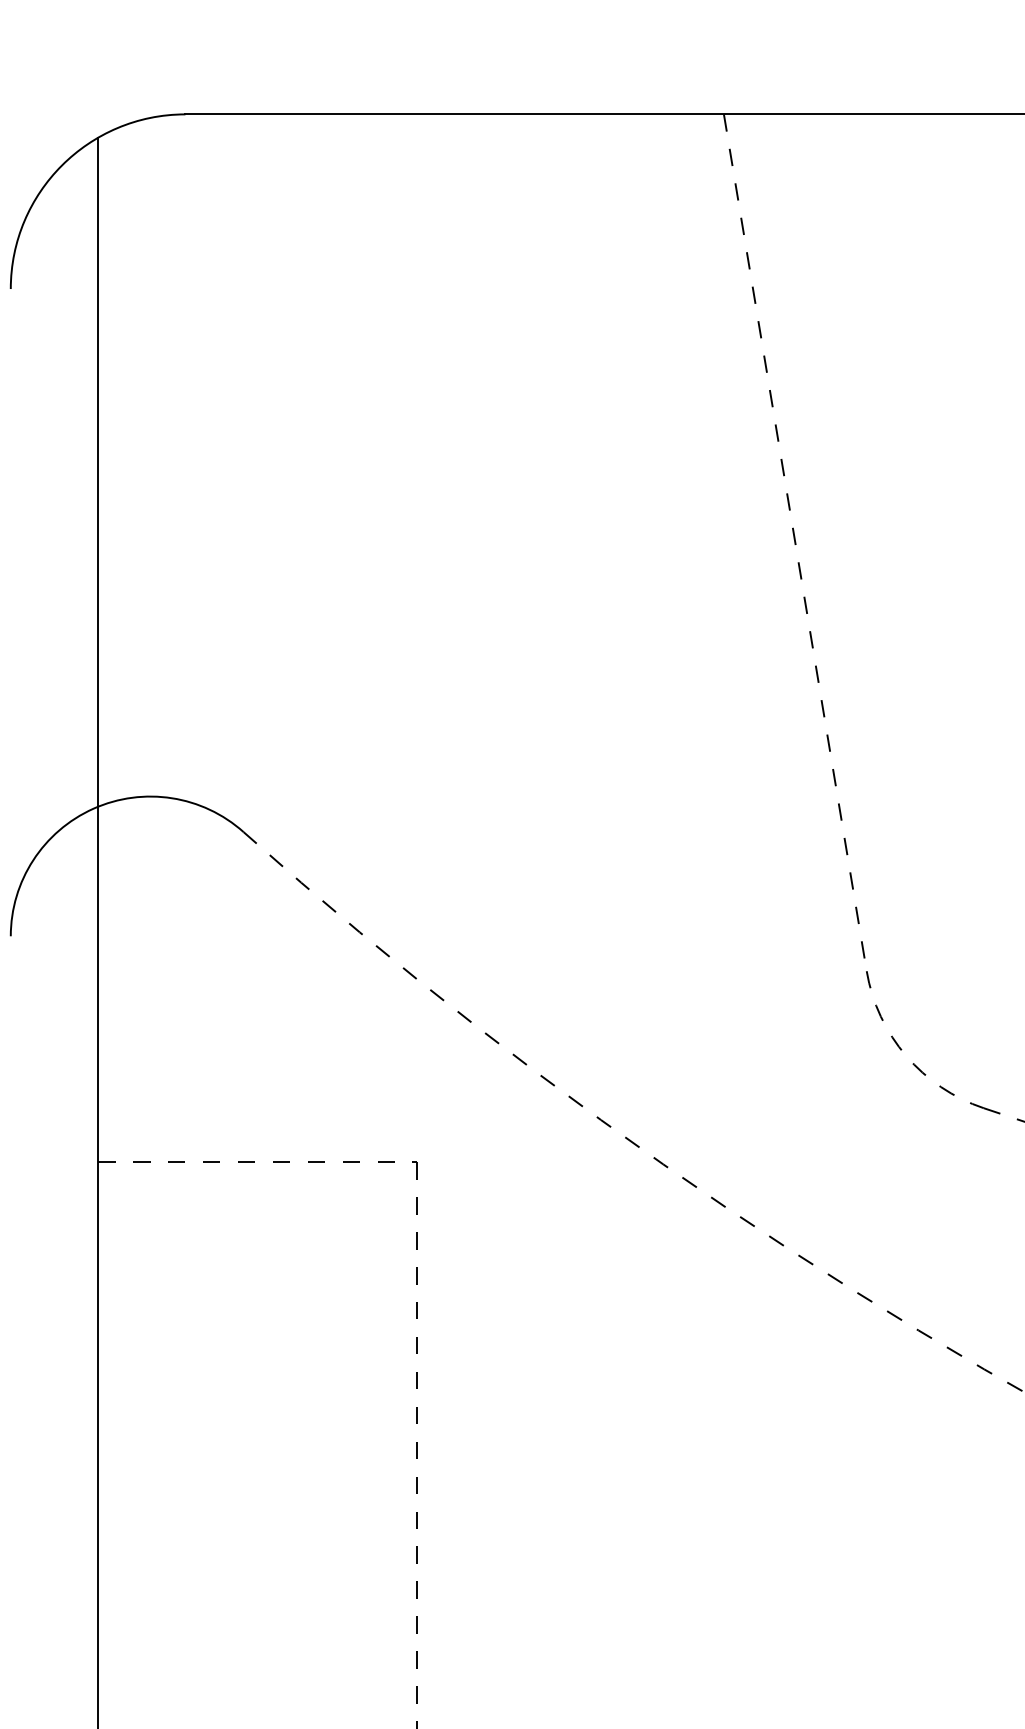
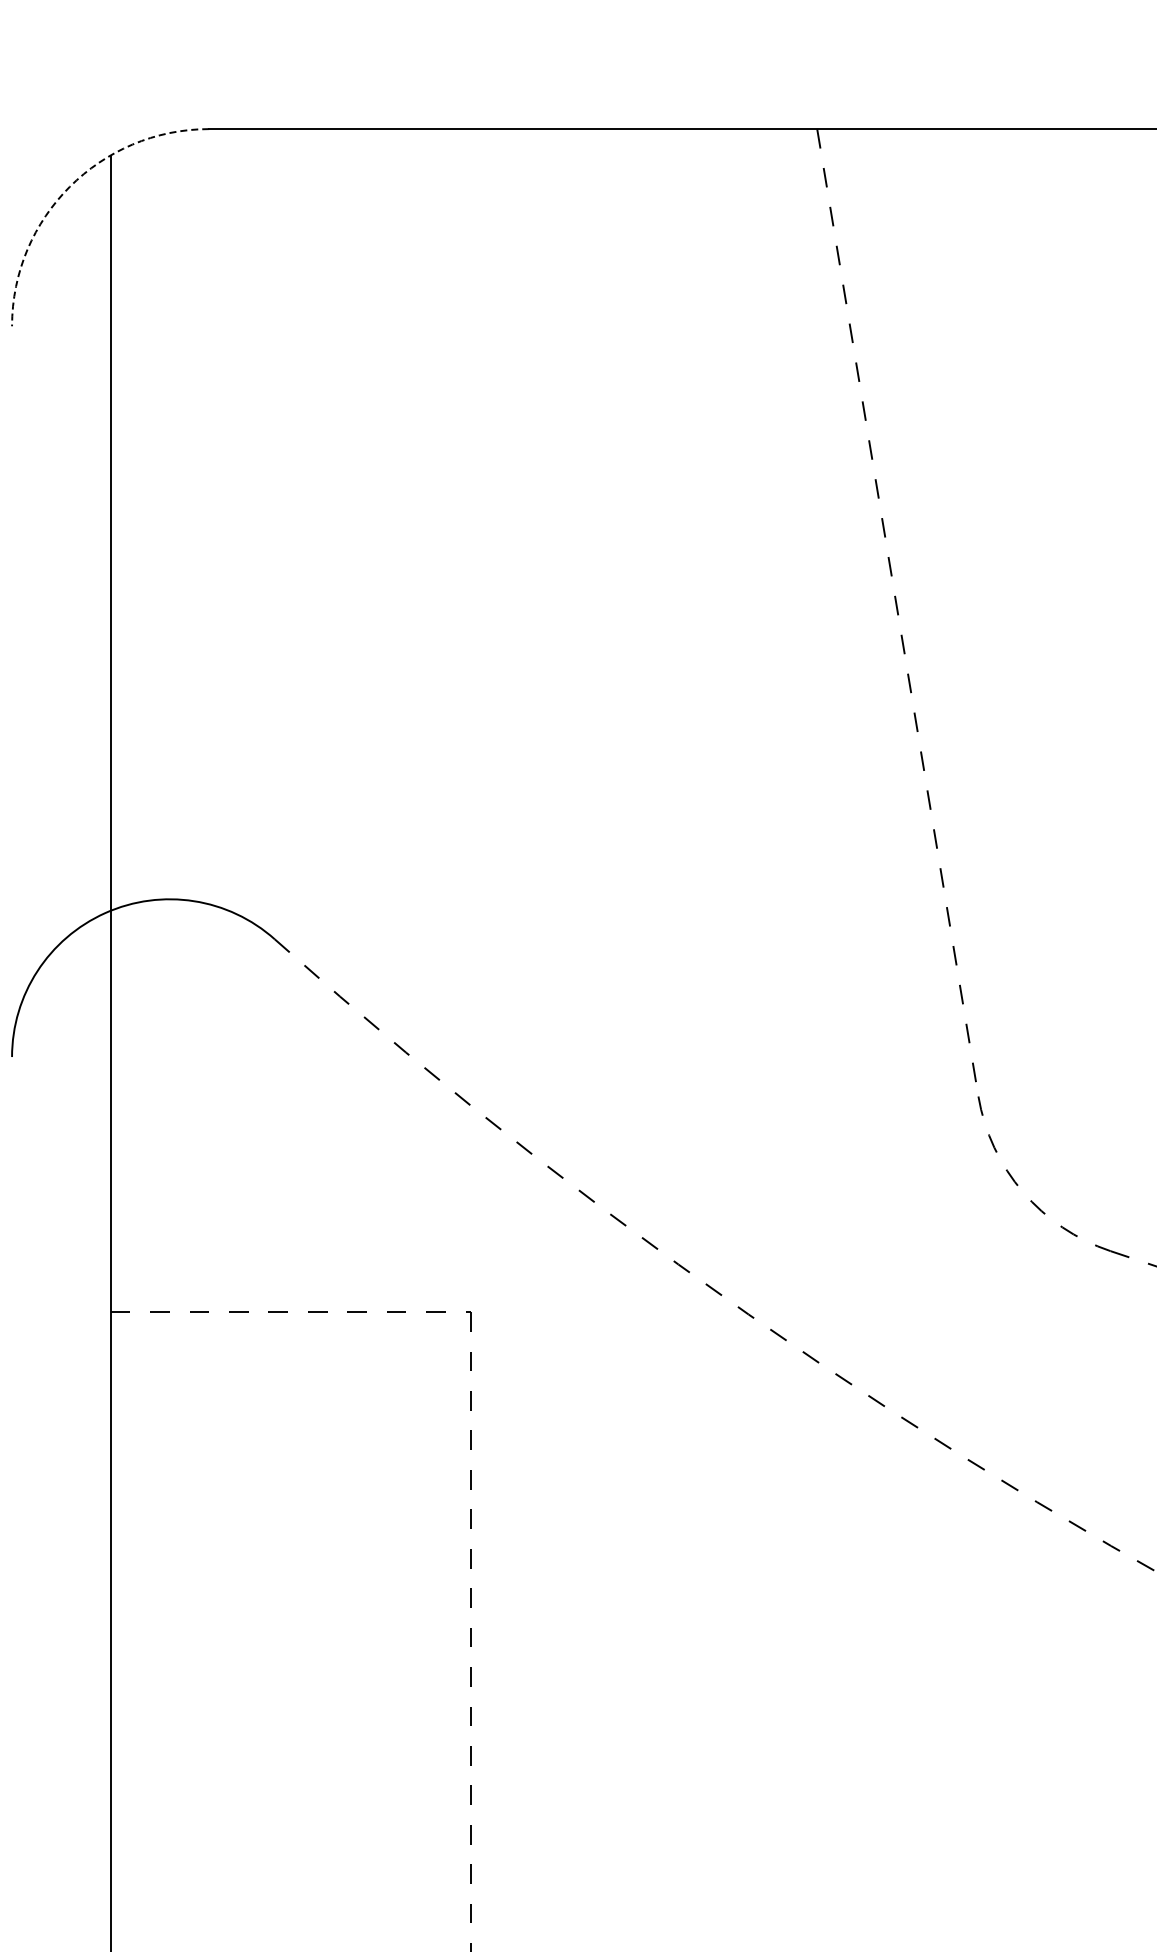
arc: (61, 165) -> (69, 186), solid -> dashed

